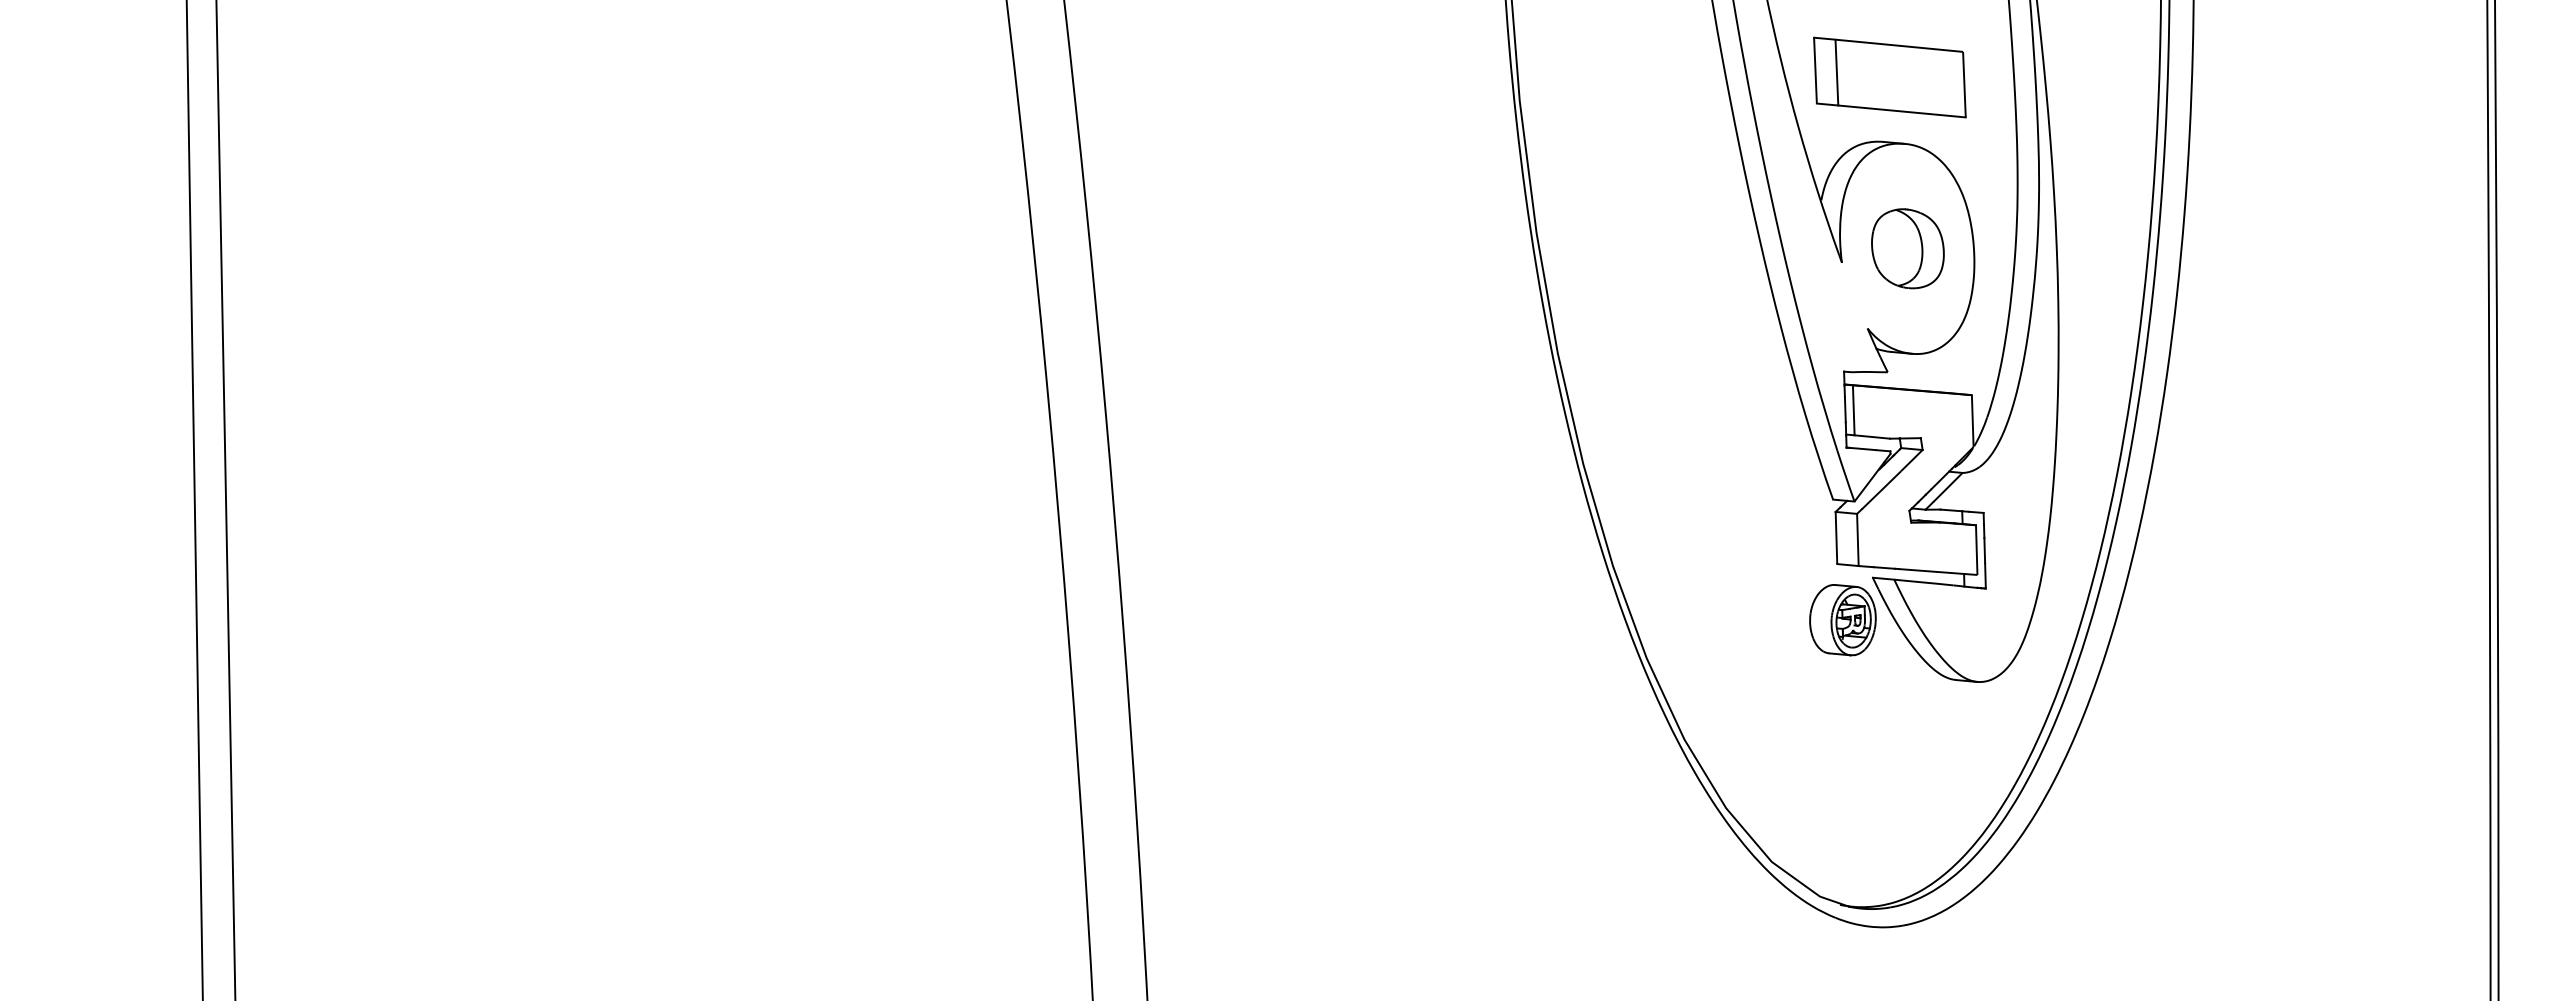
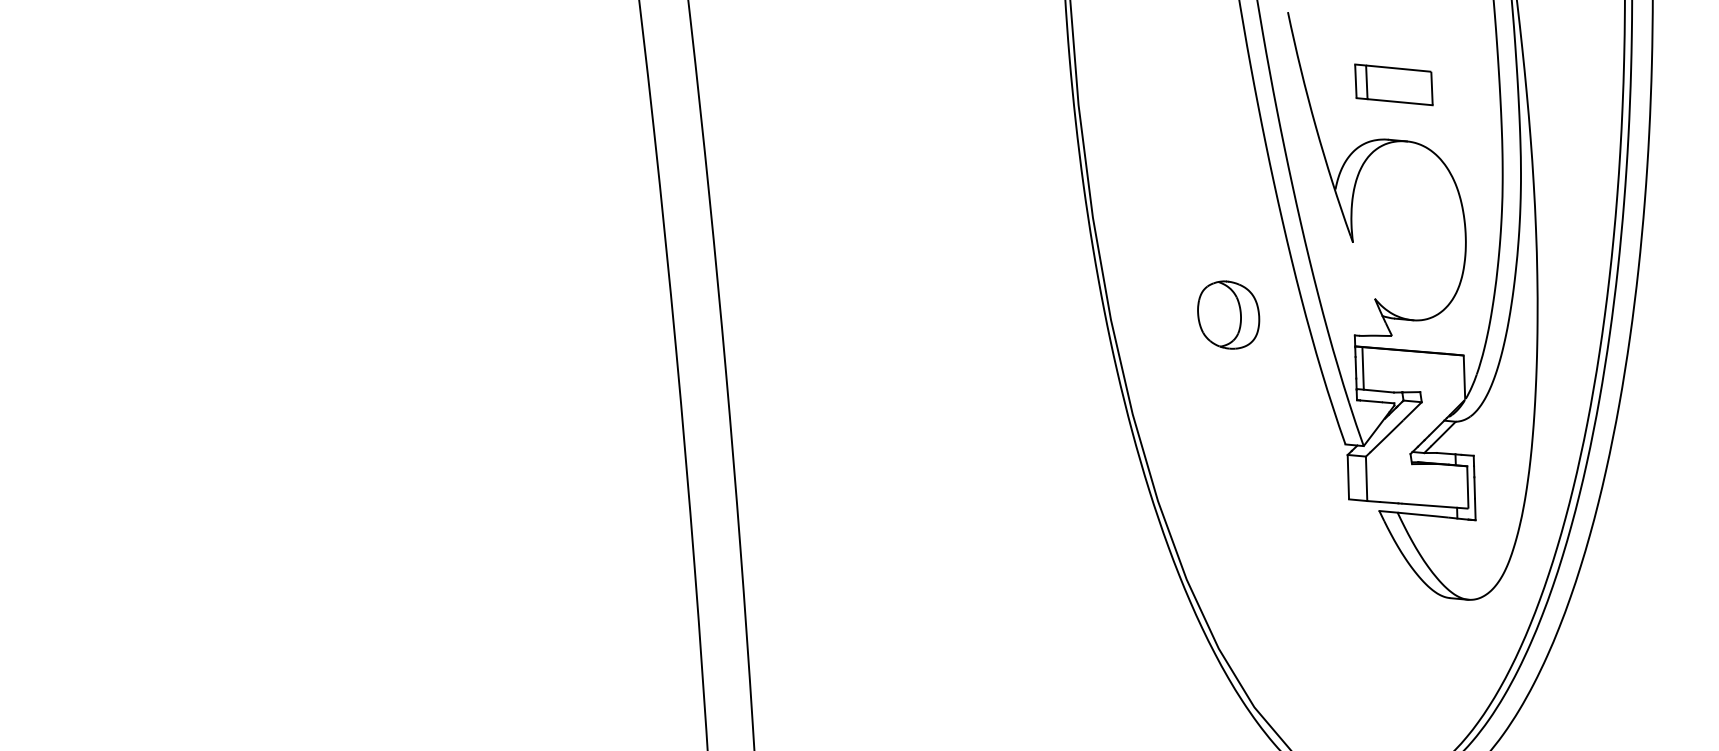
part: (1889, 77) -> (1393, 84), size x0.6
part: (1907, 248) -> (1228, 314), moved
part: (1842, 620) -> (1353, 547), removed

